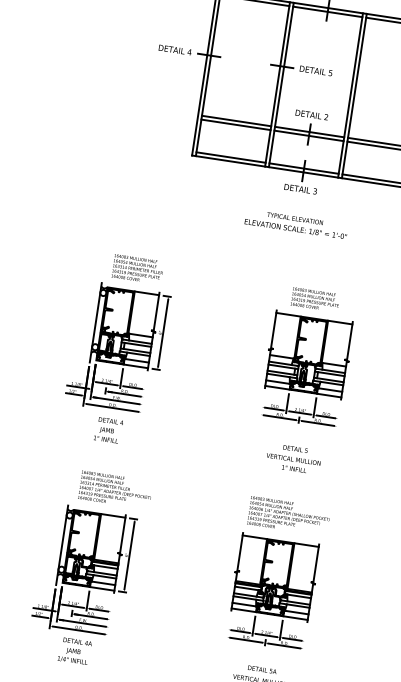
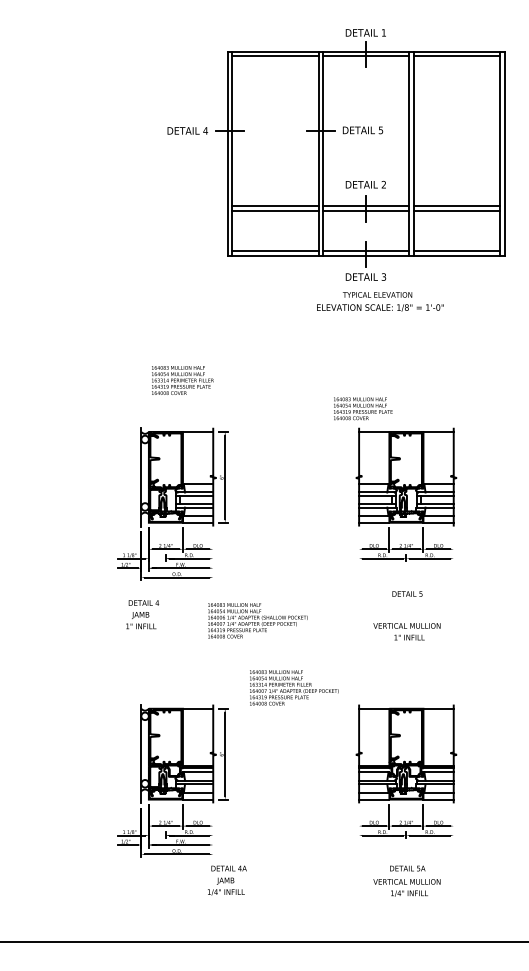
text: (296, 224) -> (380, 301), moved
text: (137, 269) -> (182, 380), moved
text: (315, 299) -> (363, 408), moved
text: (108, 430) -> (142, 614), moved
text: (292, 463) -> (406, 631), moved
text: (115, 489) -> (294, 687), moved
text: (288, 515) -> (257, 620), moved
text: (75, 651) -> (227, 880), moved

